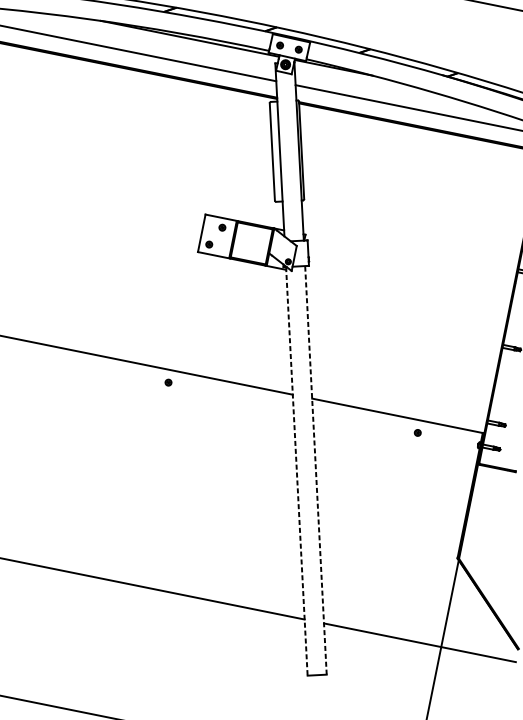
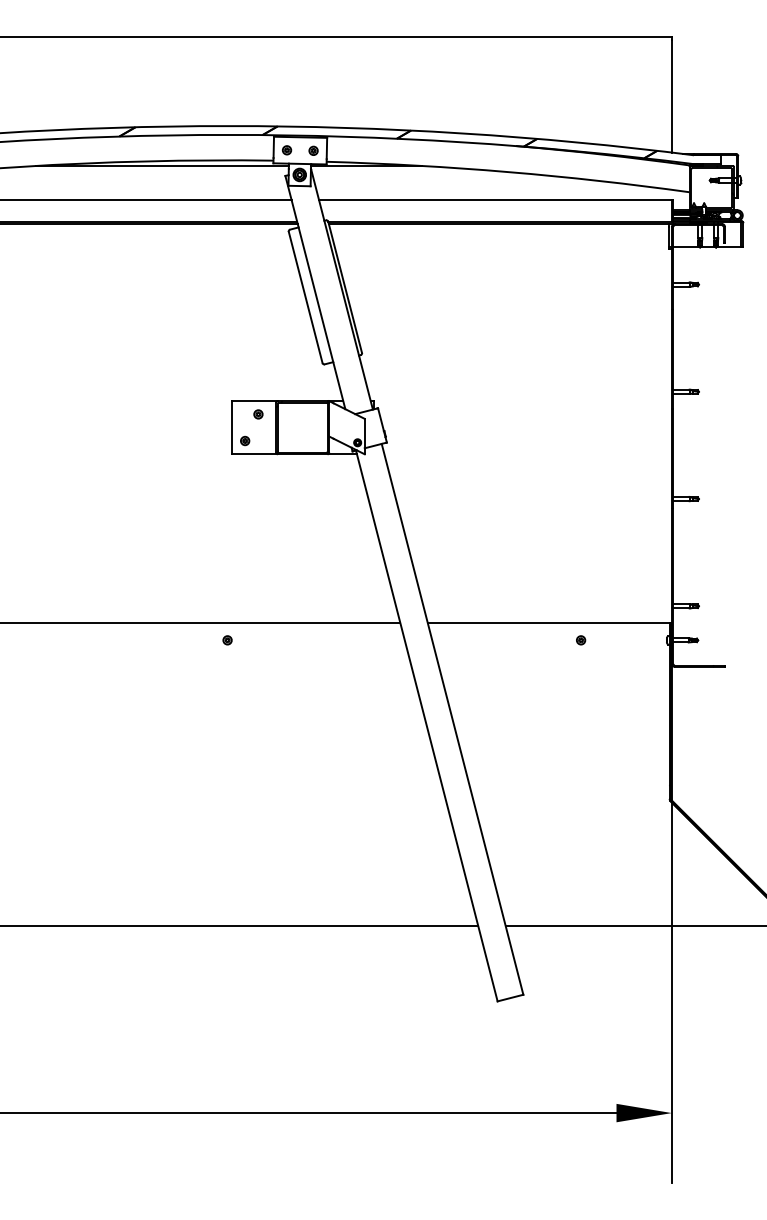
line: (316, 469) -> (452, 718), dashed -> solid
line: (296, 471) -> (426, 726), dashed -> solid

